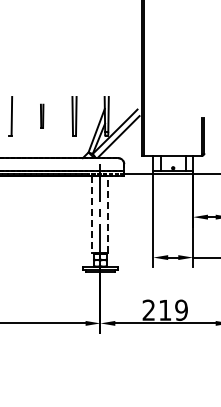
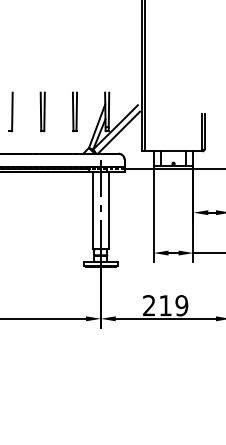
part: (42, 115) -> (42, 111), size x1.67
line: (92, 214) -> (92, 210), dashed -> solid
line: (108, 214) -> (108, 210), dashed -> solid

